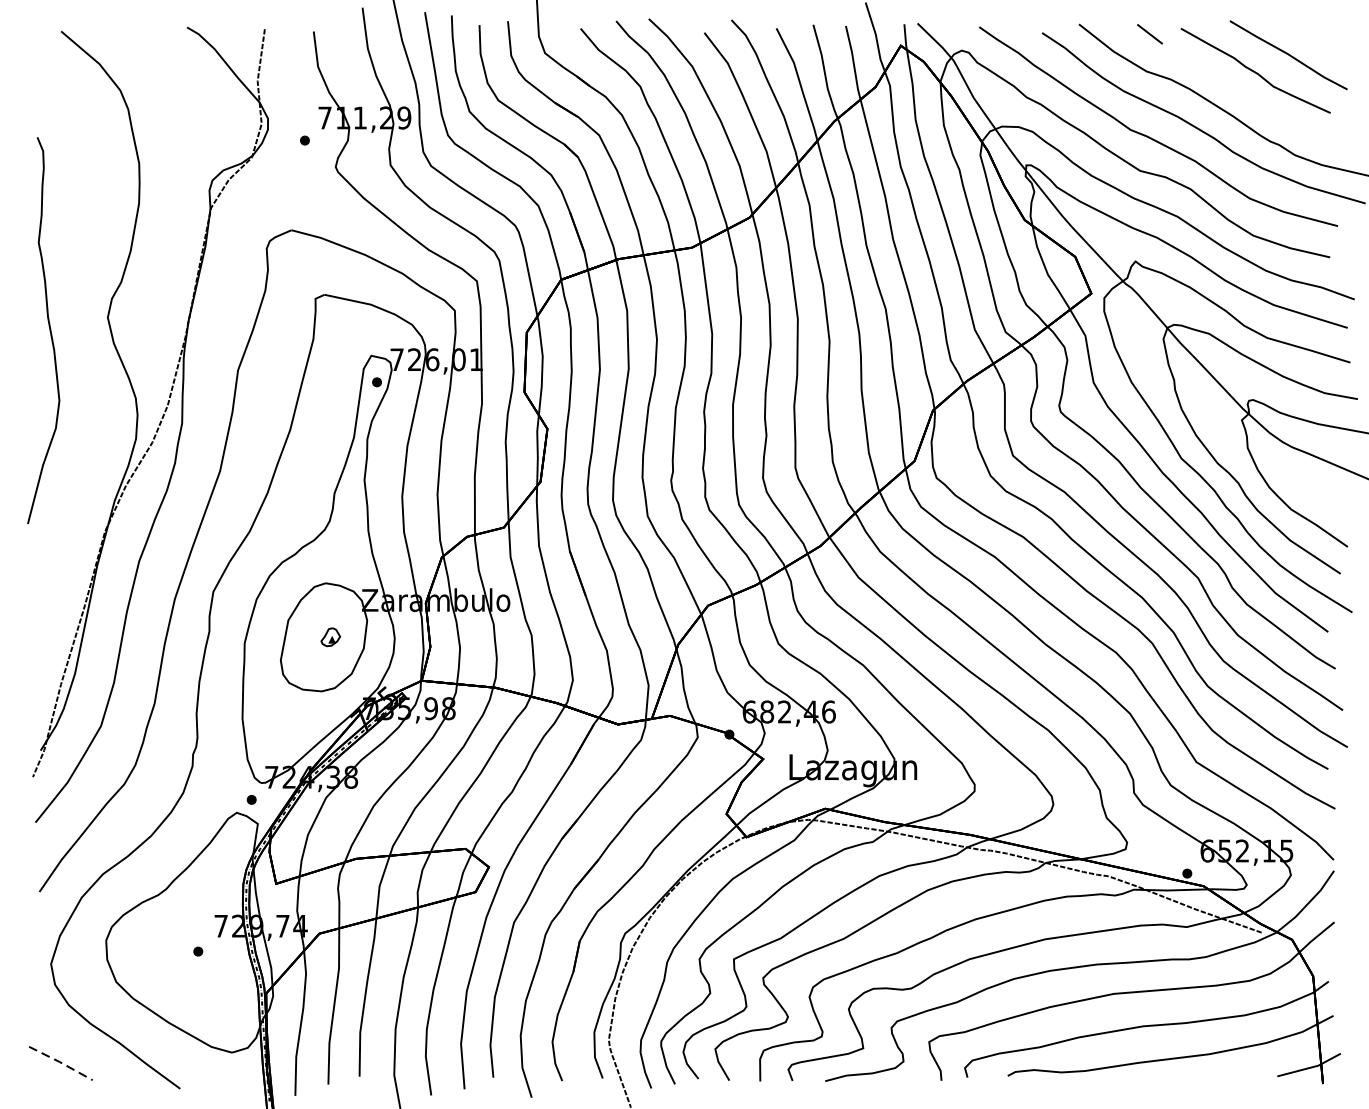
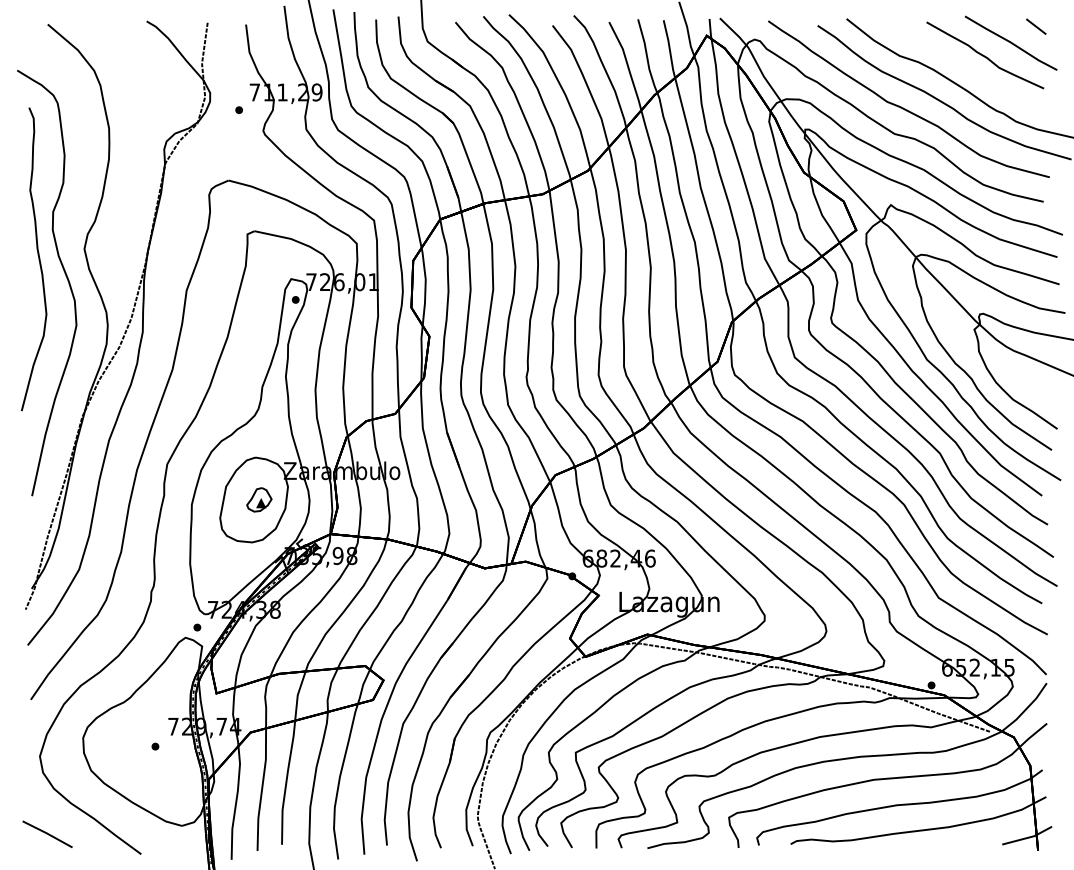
line: (1150, 33) -> (1036, 26), moved
curve: (83, 352) -> (65, 276), added
part: (330, 636) -> (259, 499), size x1.67
line: (60, 1062) -> (47, 833), dashed -> solid

